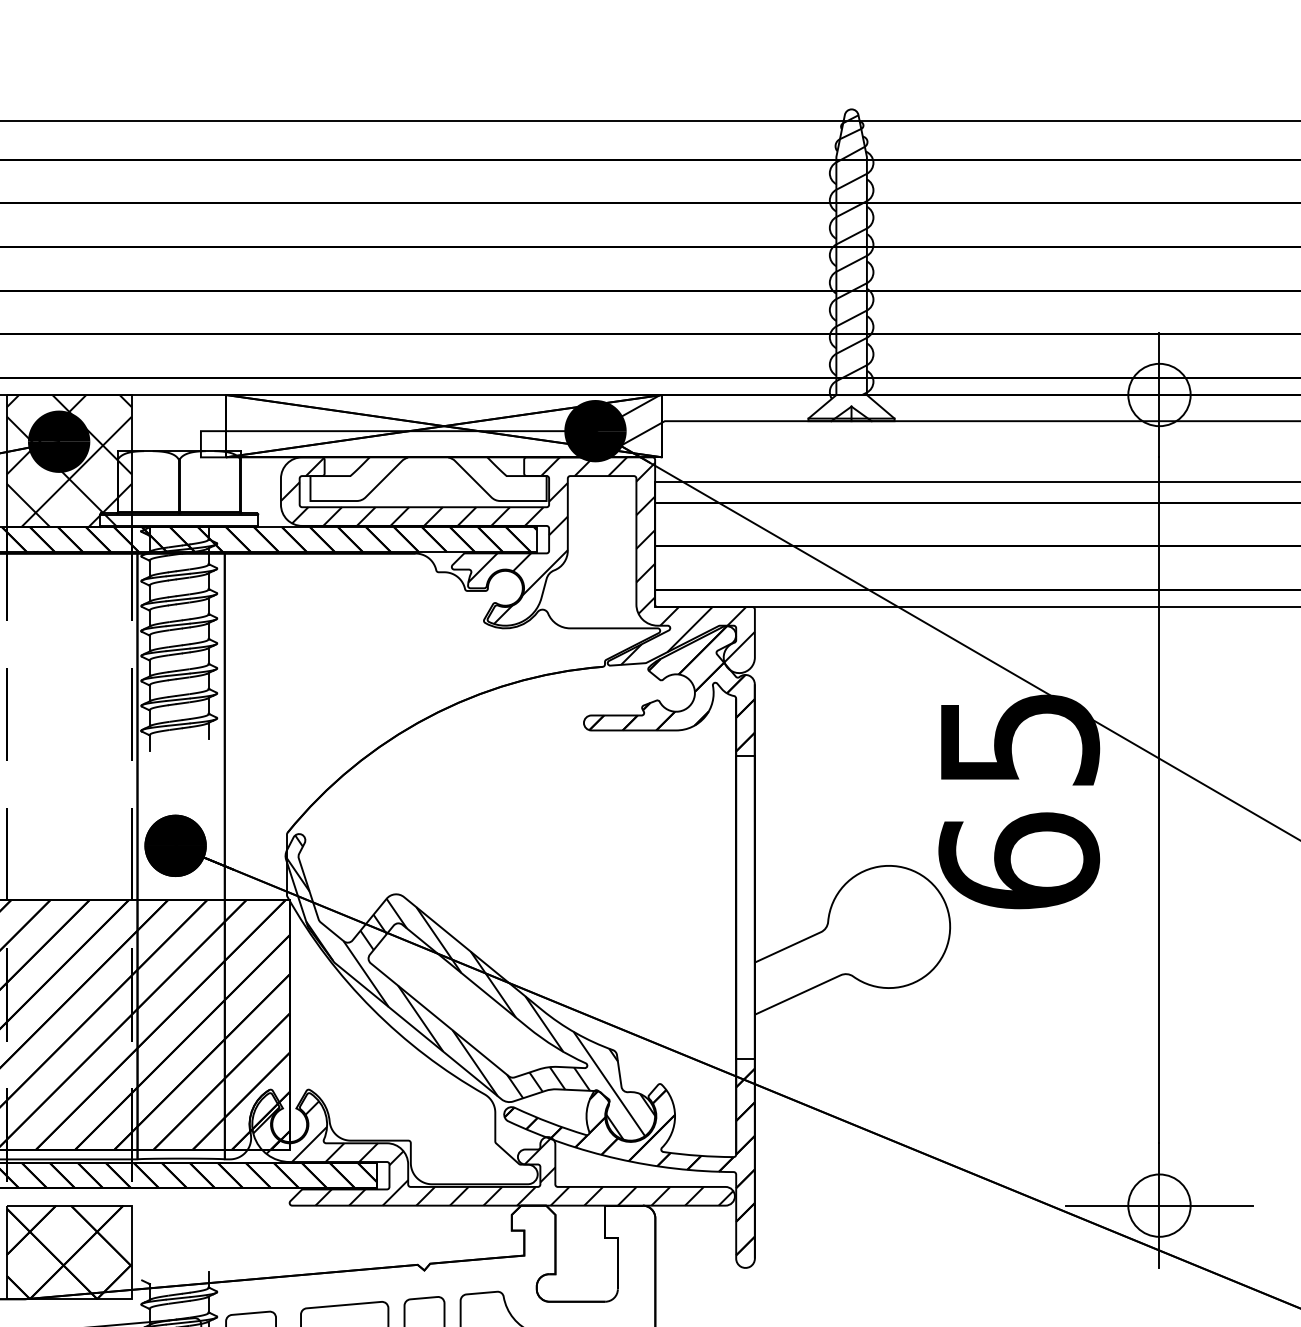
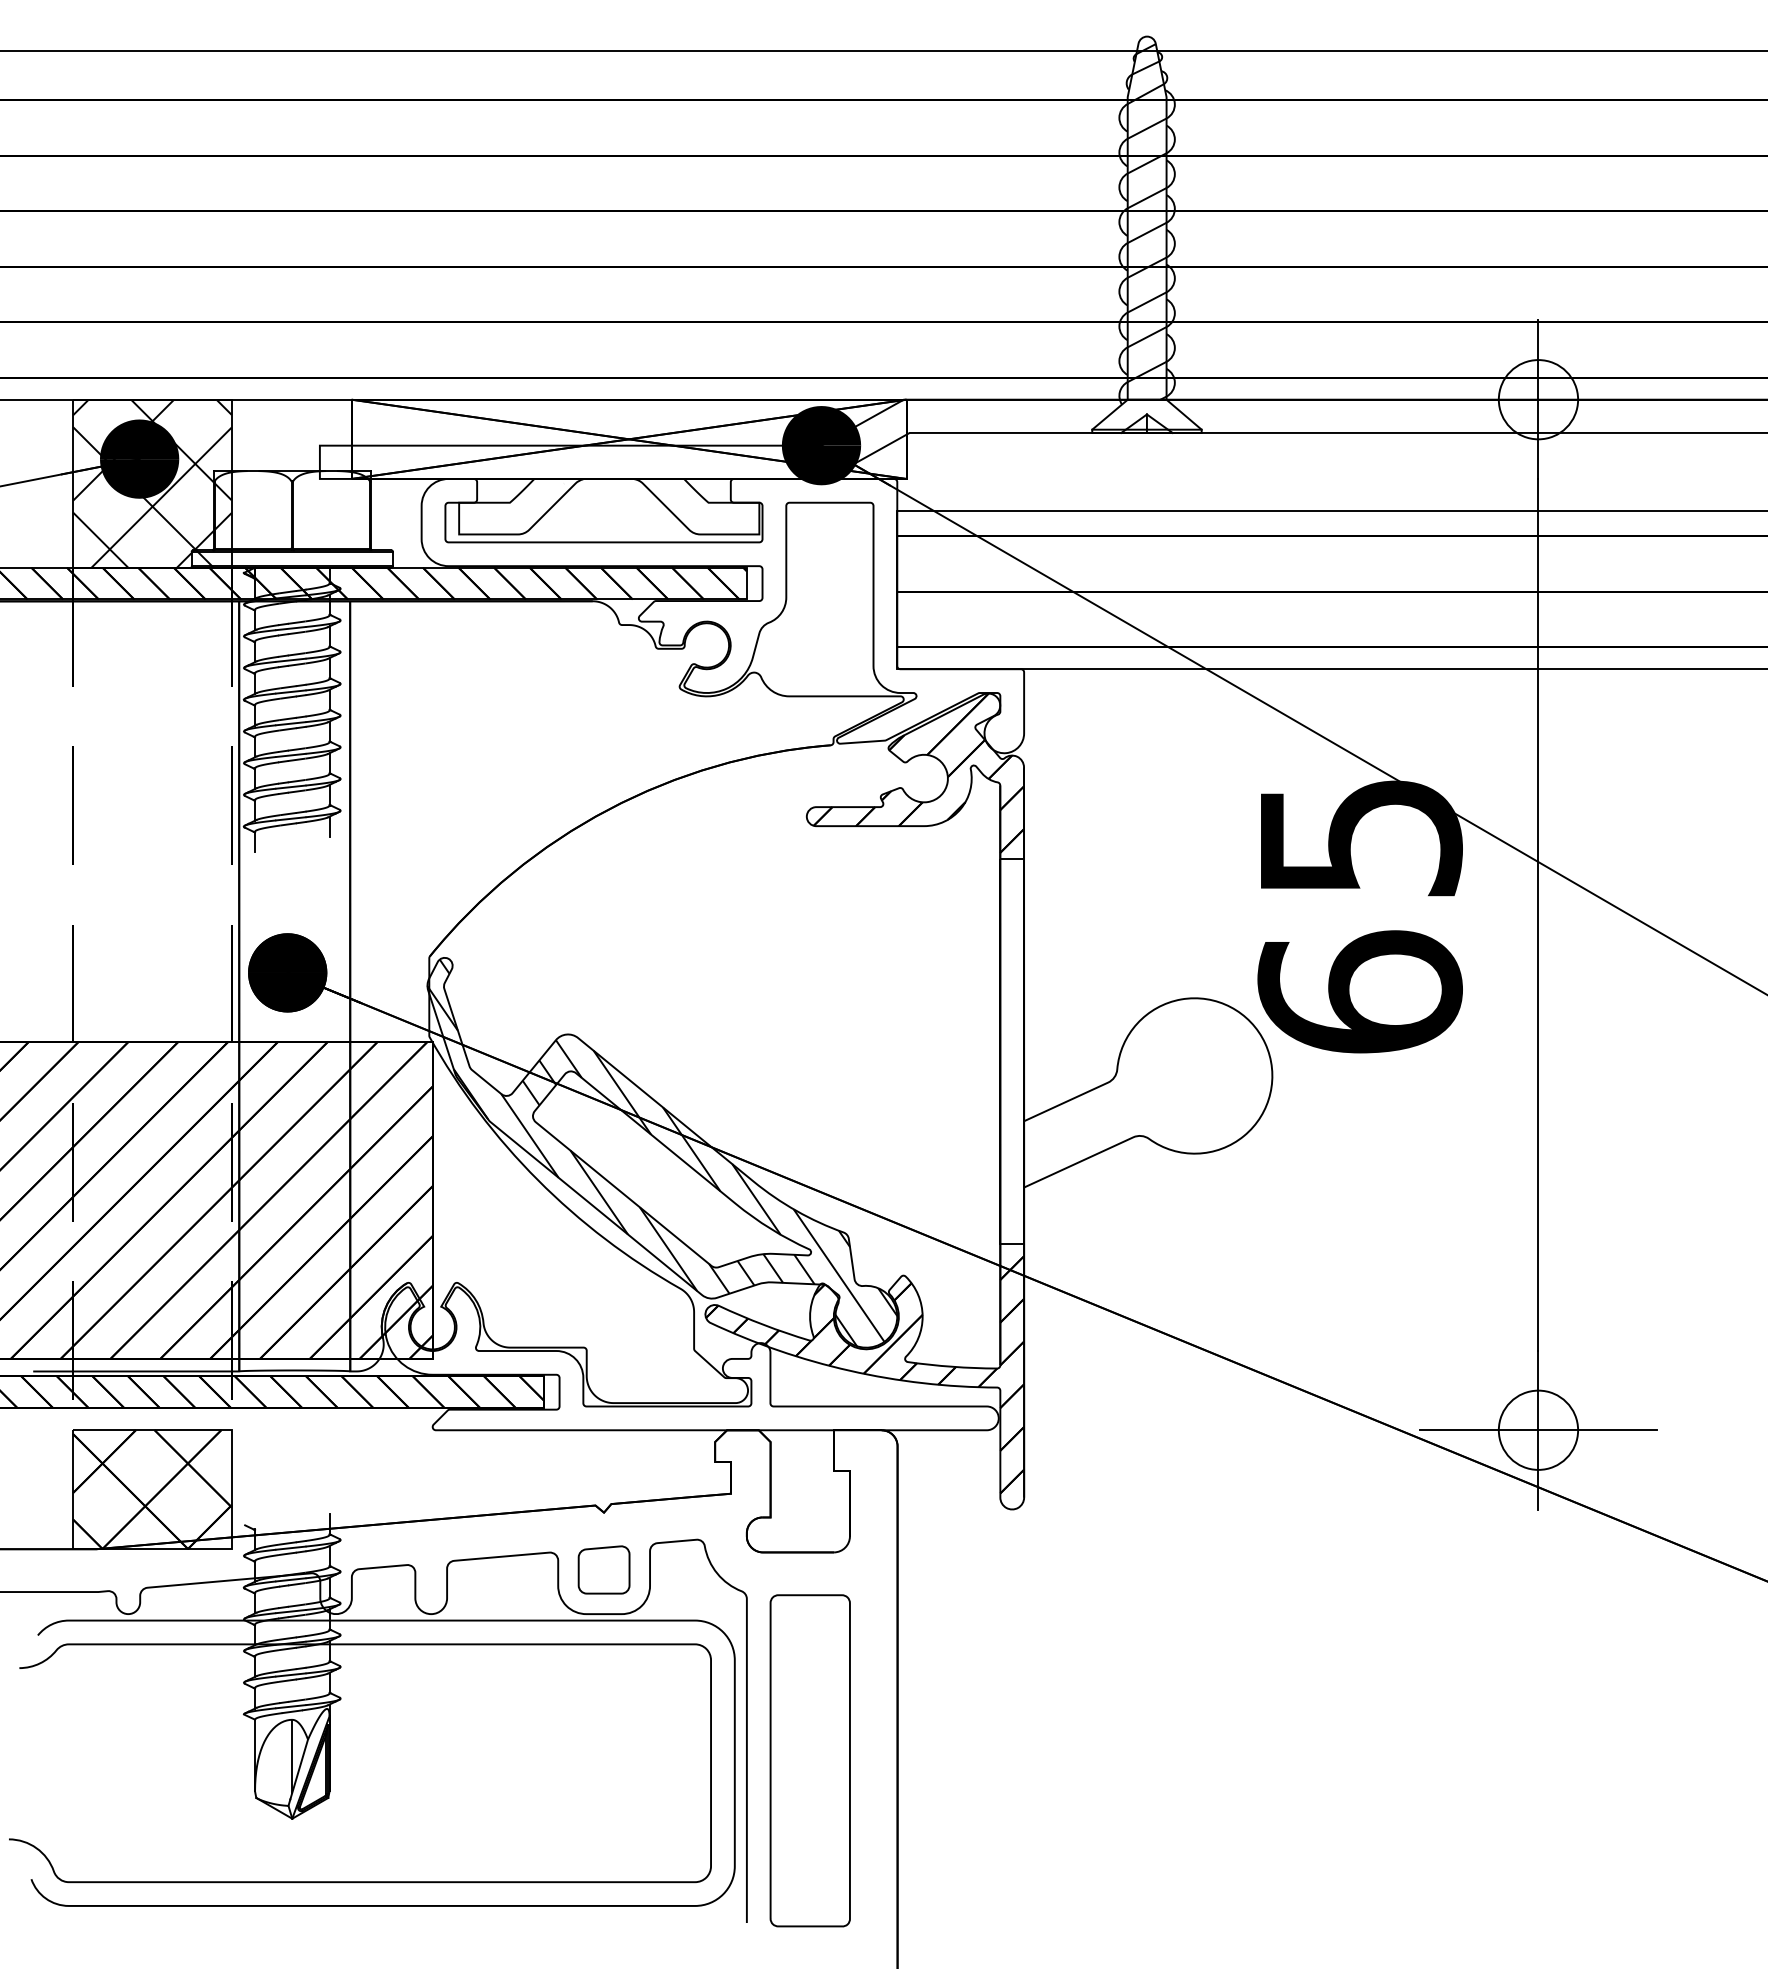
hatch: (517, 560) -> (722, 610), removed
hatch: (493, 1153) -> (691, 1363), removed

